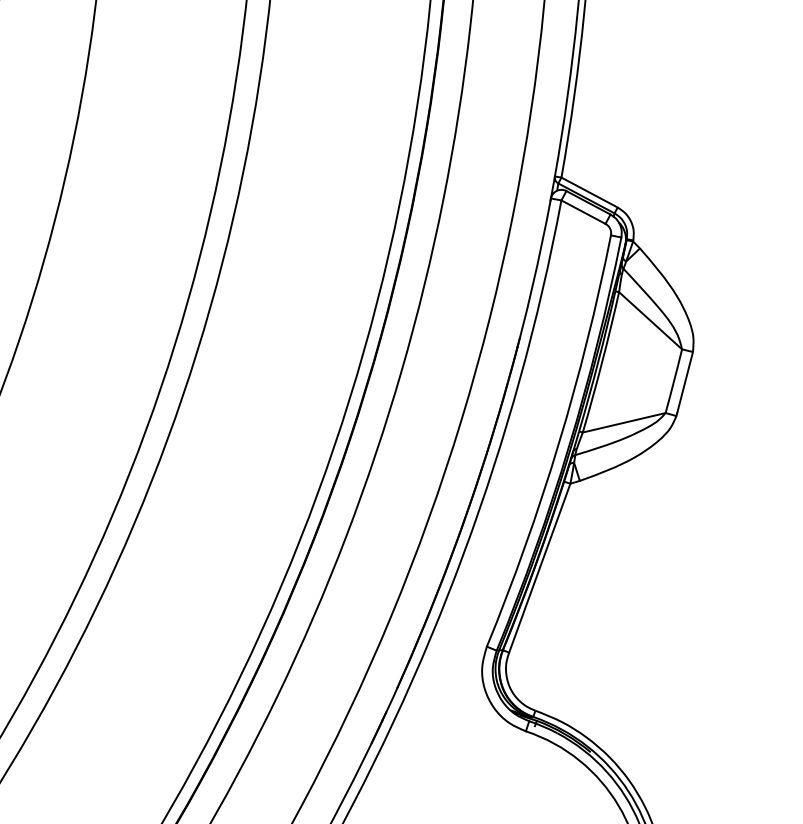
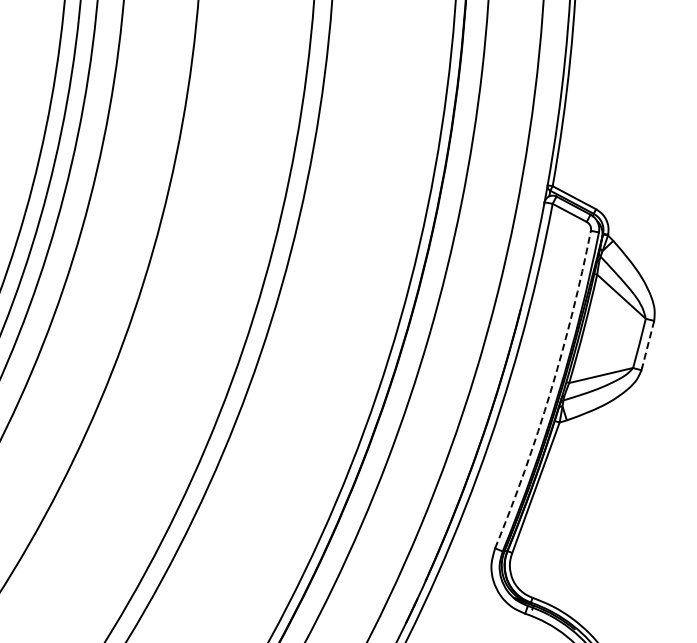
line: (685, 383) -> (648, 345), solid -> dashed
arc: (558, 443) -> (550, 391), solid -> dashed

